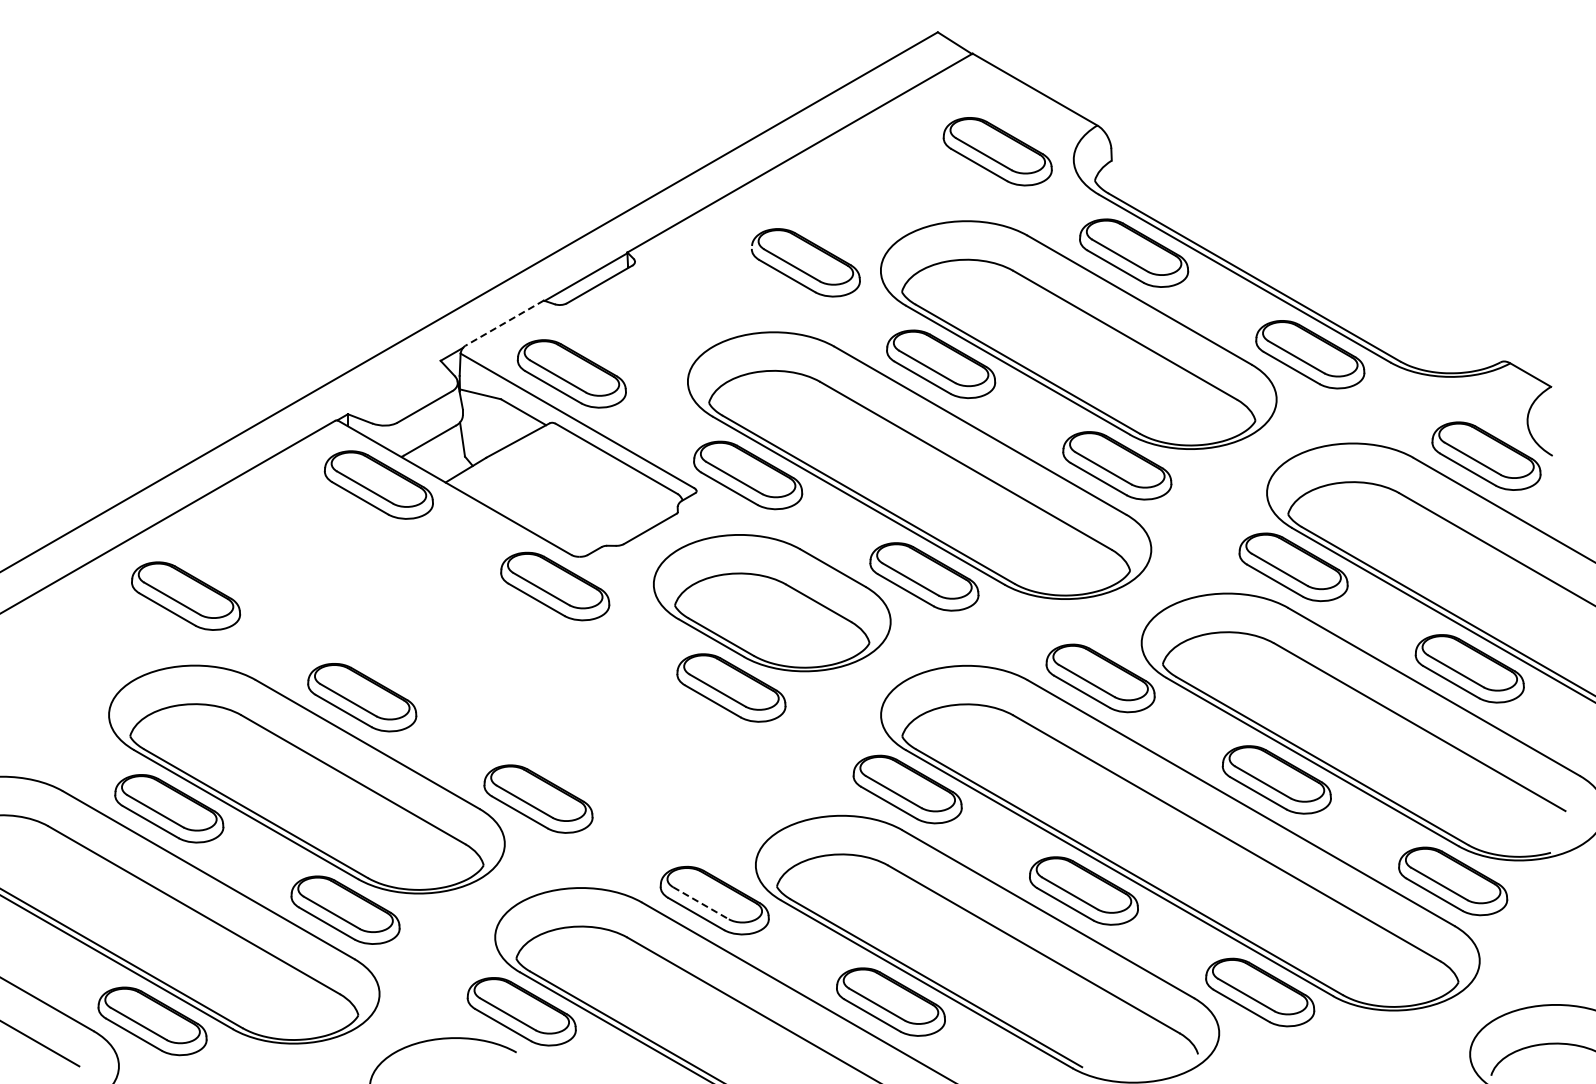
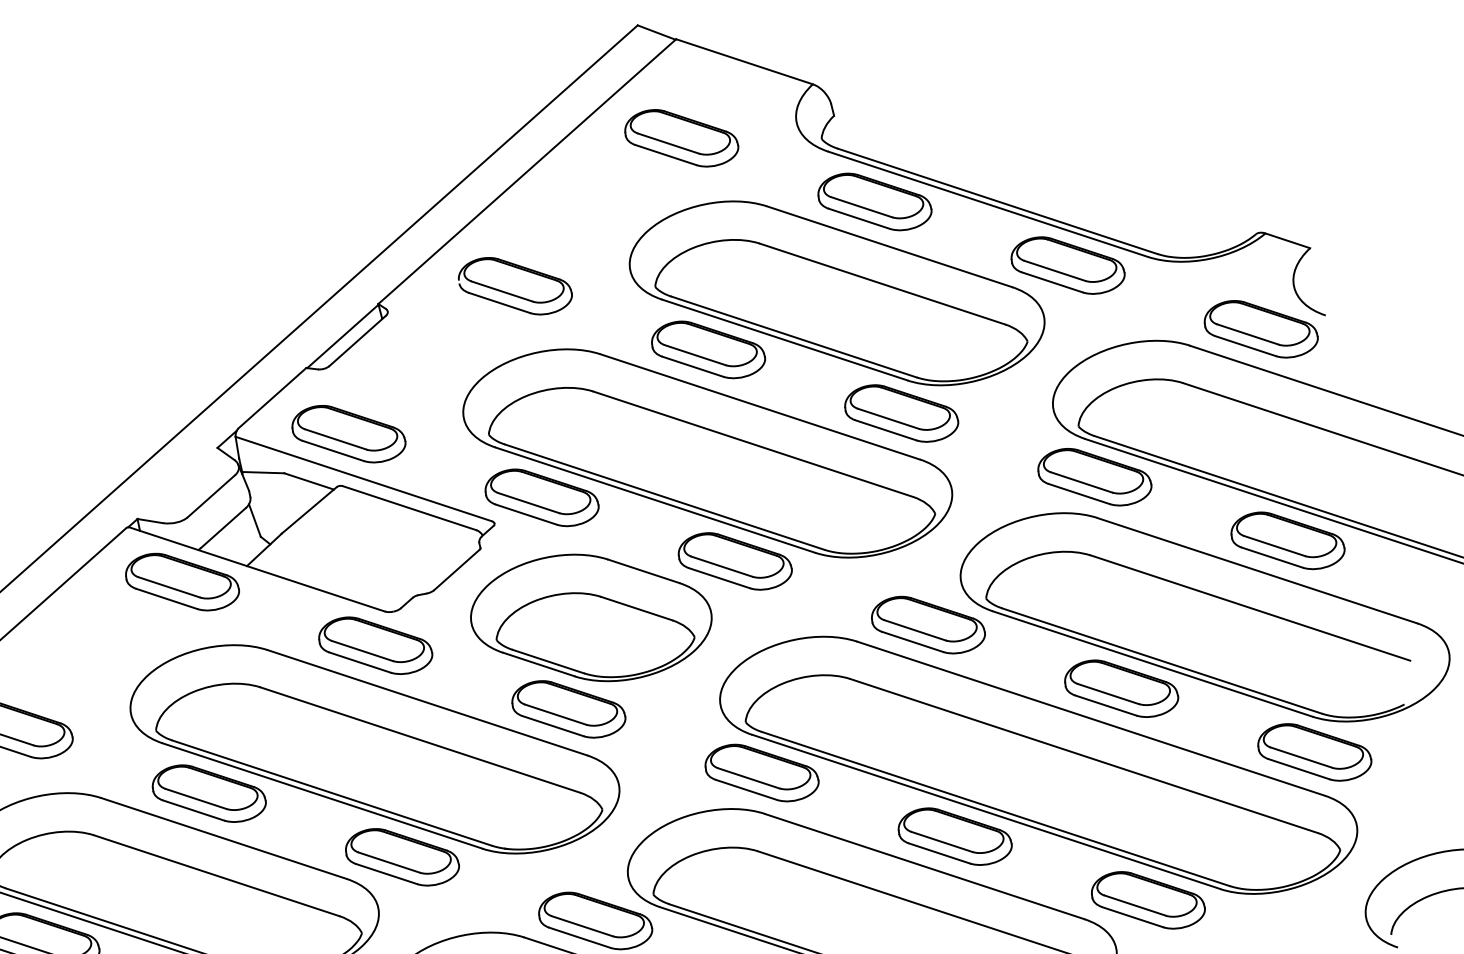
part: (997, 151) -> (681, 138), moved
part: (805, 262) -> (514, 285), moved
line: (504, 323) -> (272, 398), dashed -> solid
part: (533, 687) -> (374, 748), added
line: (701, 903) -> (582, 926), dashed -> solid

